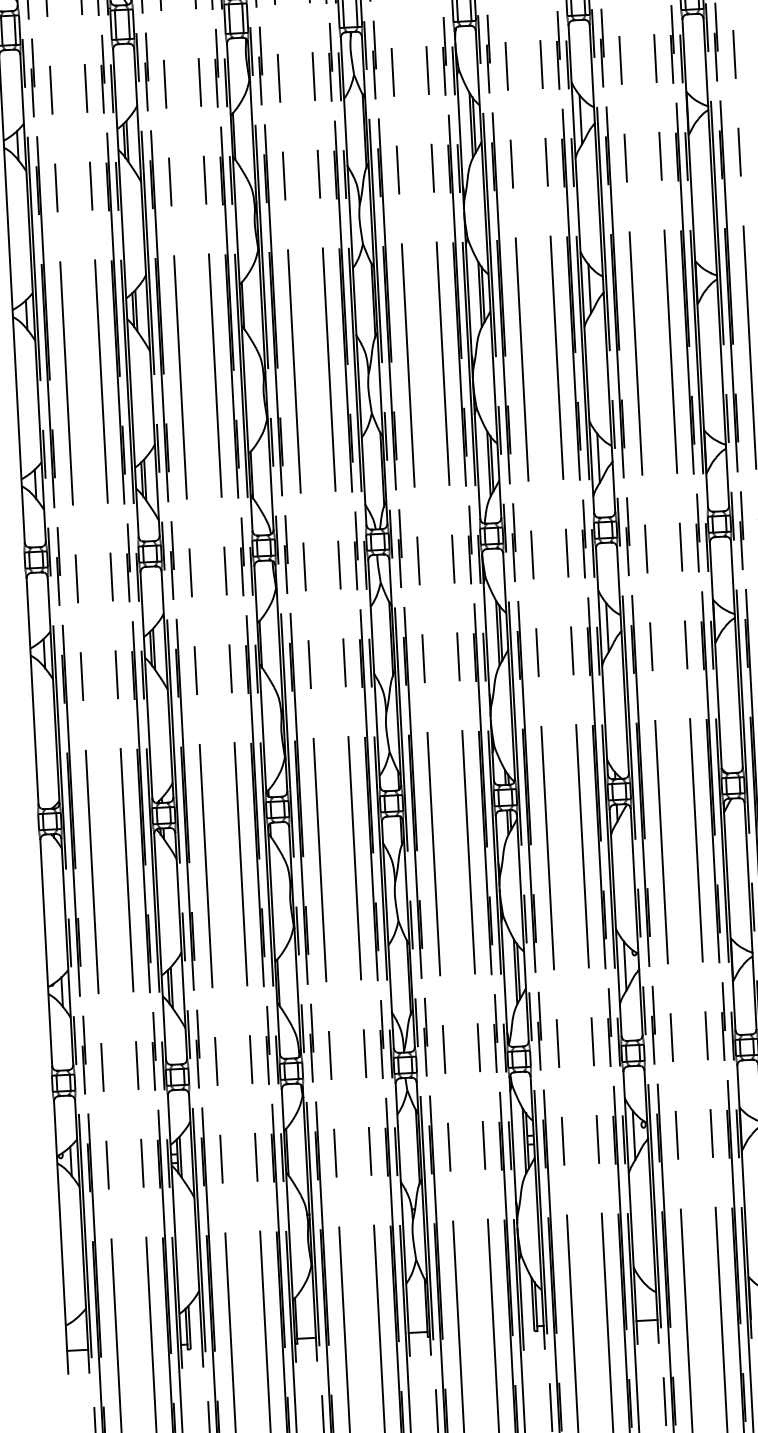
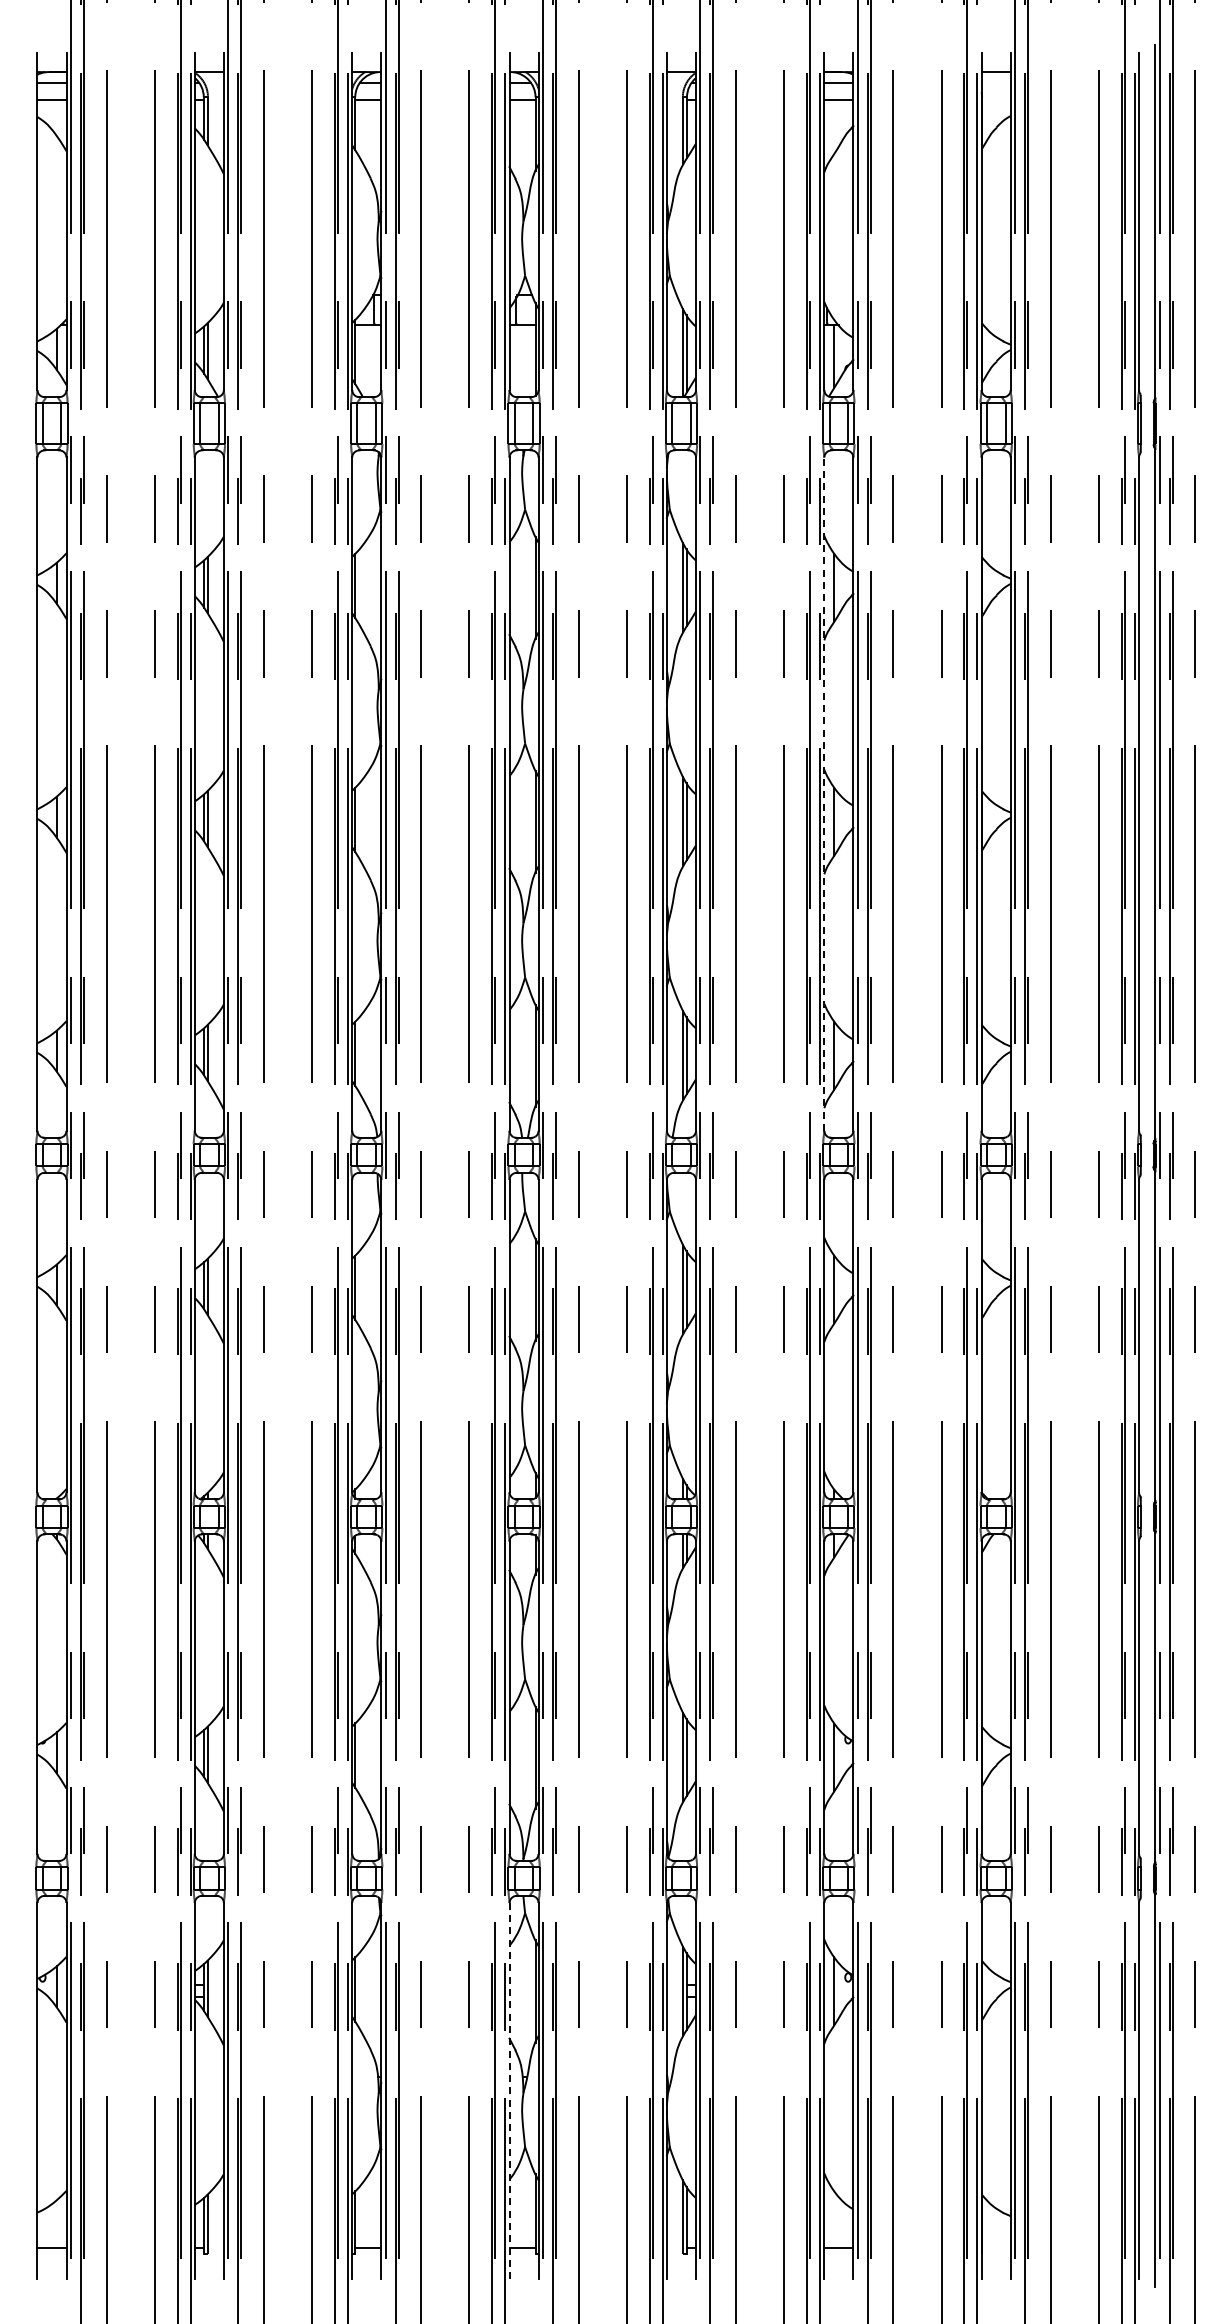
line: (581, 269) -> (824, 794), solid -> dashed
line: (402, 1219) -> (509, 2090), solid -> dashed

